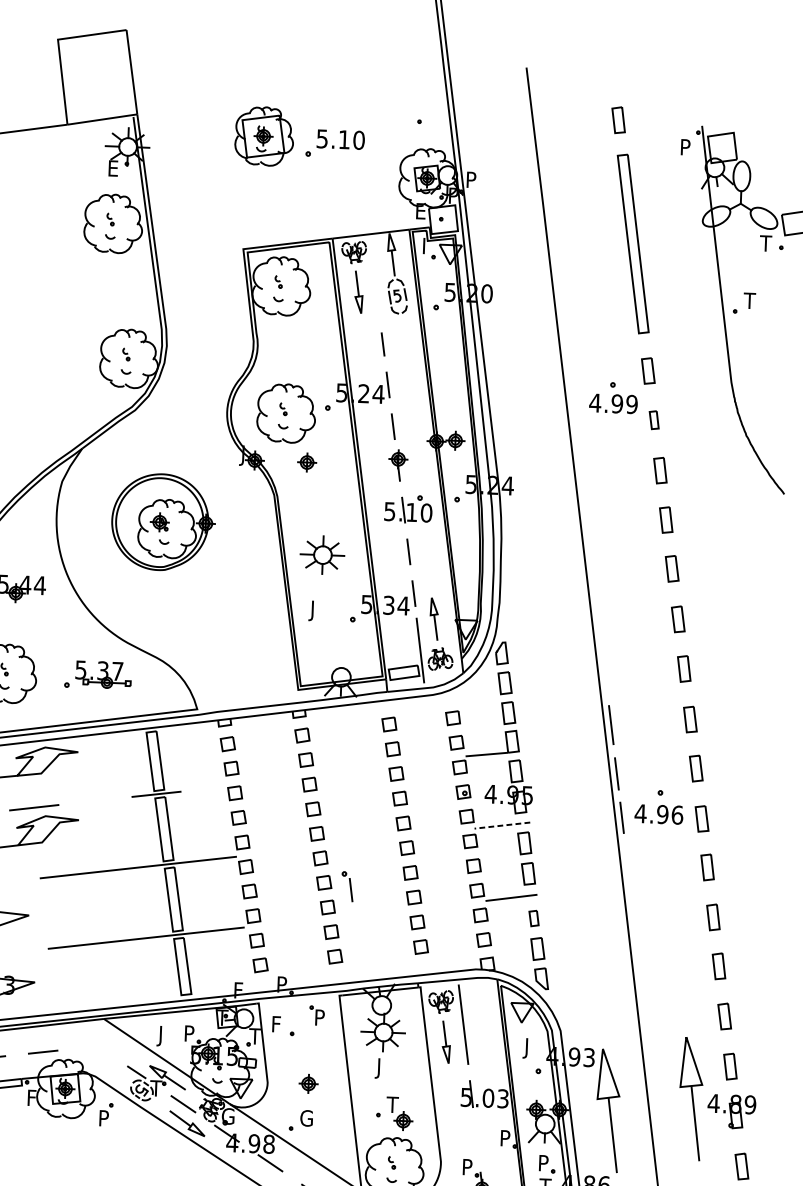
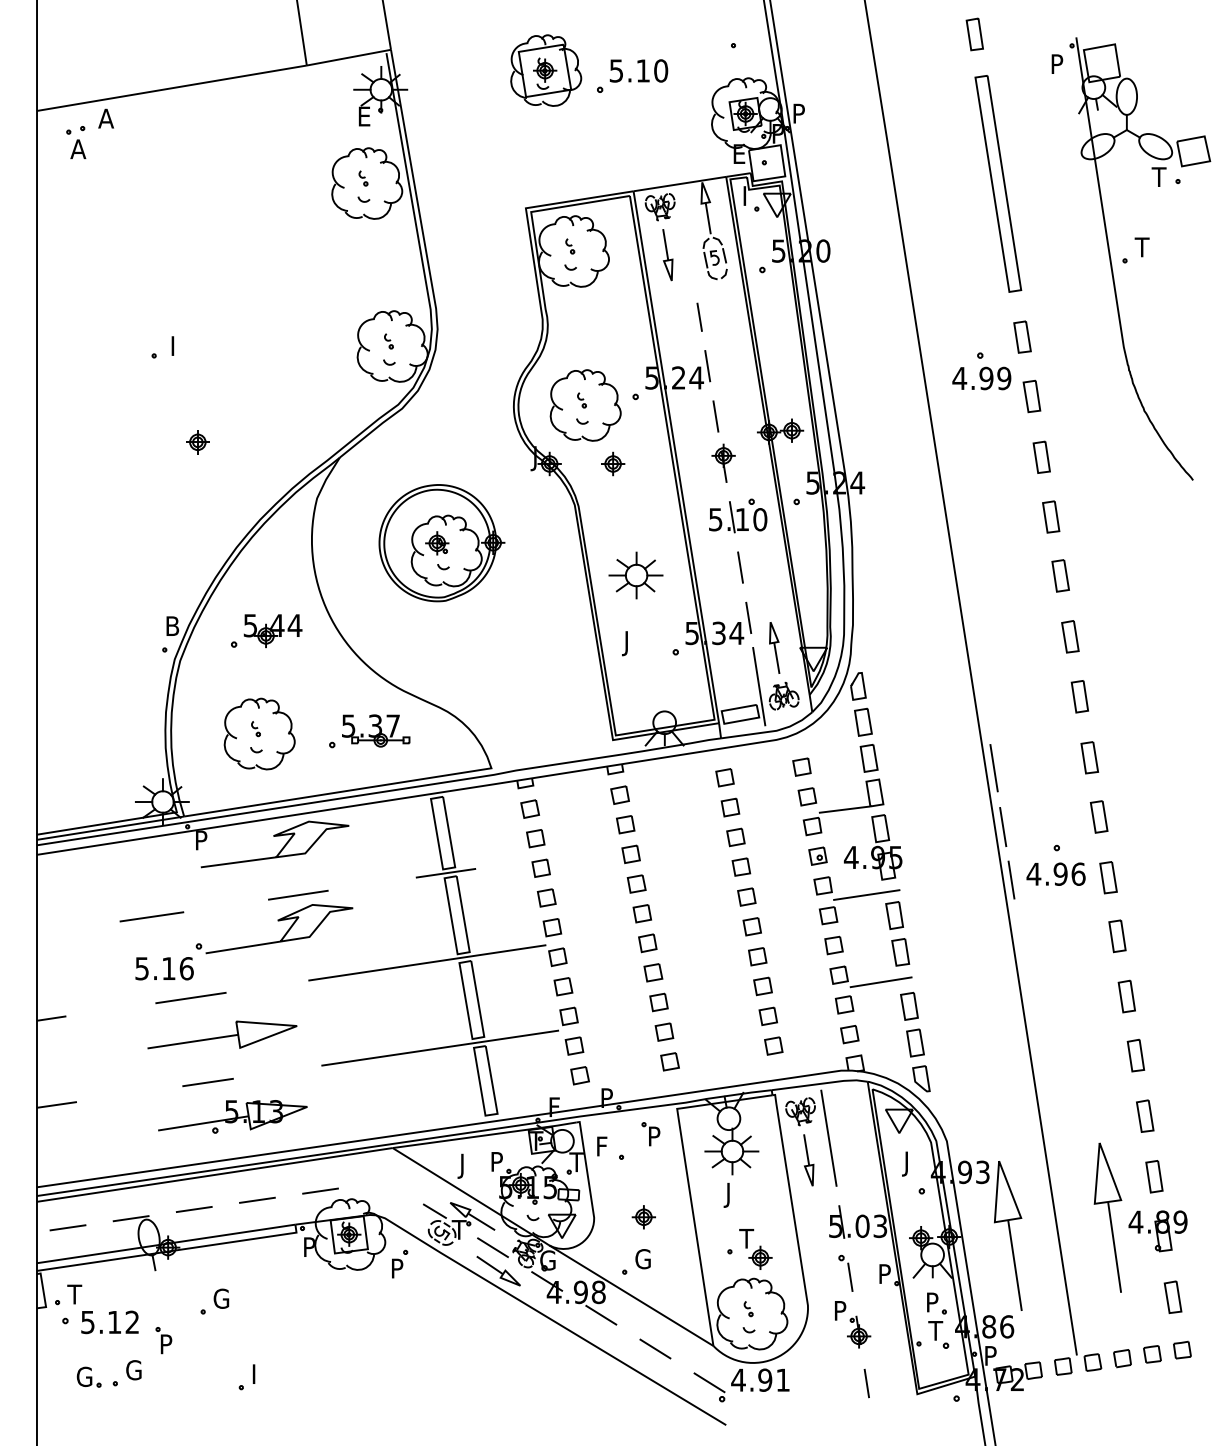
part: (653, 420) -> (1031, 396), size x1.43
line: (502, 825) -> (866, 895), dashed -> solid
part: (347, 885) -> (845, 1272), moved
part: (534, 917) -> (909, 1005), size x1.43
text: (33, 1094) -> (310, 1243), F -> P

